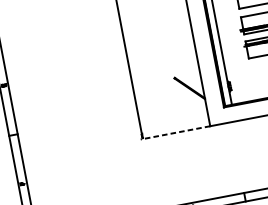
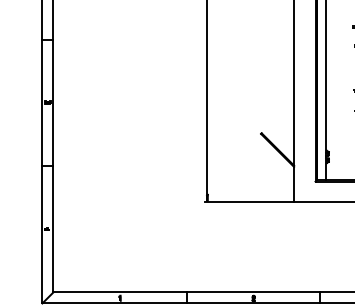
line: (175, 132) -> (249, 201), dashed -> solid

